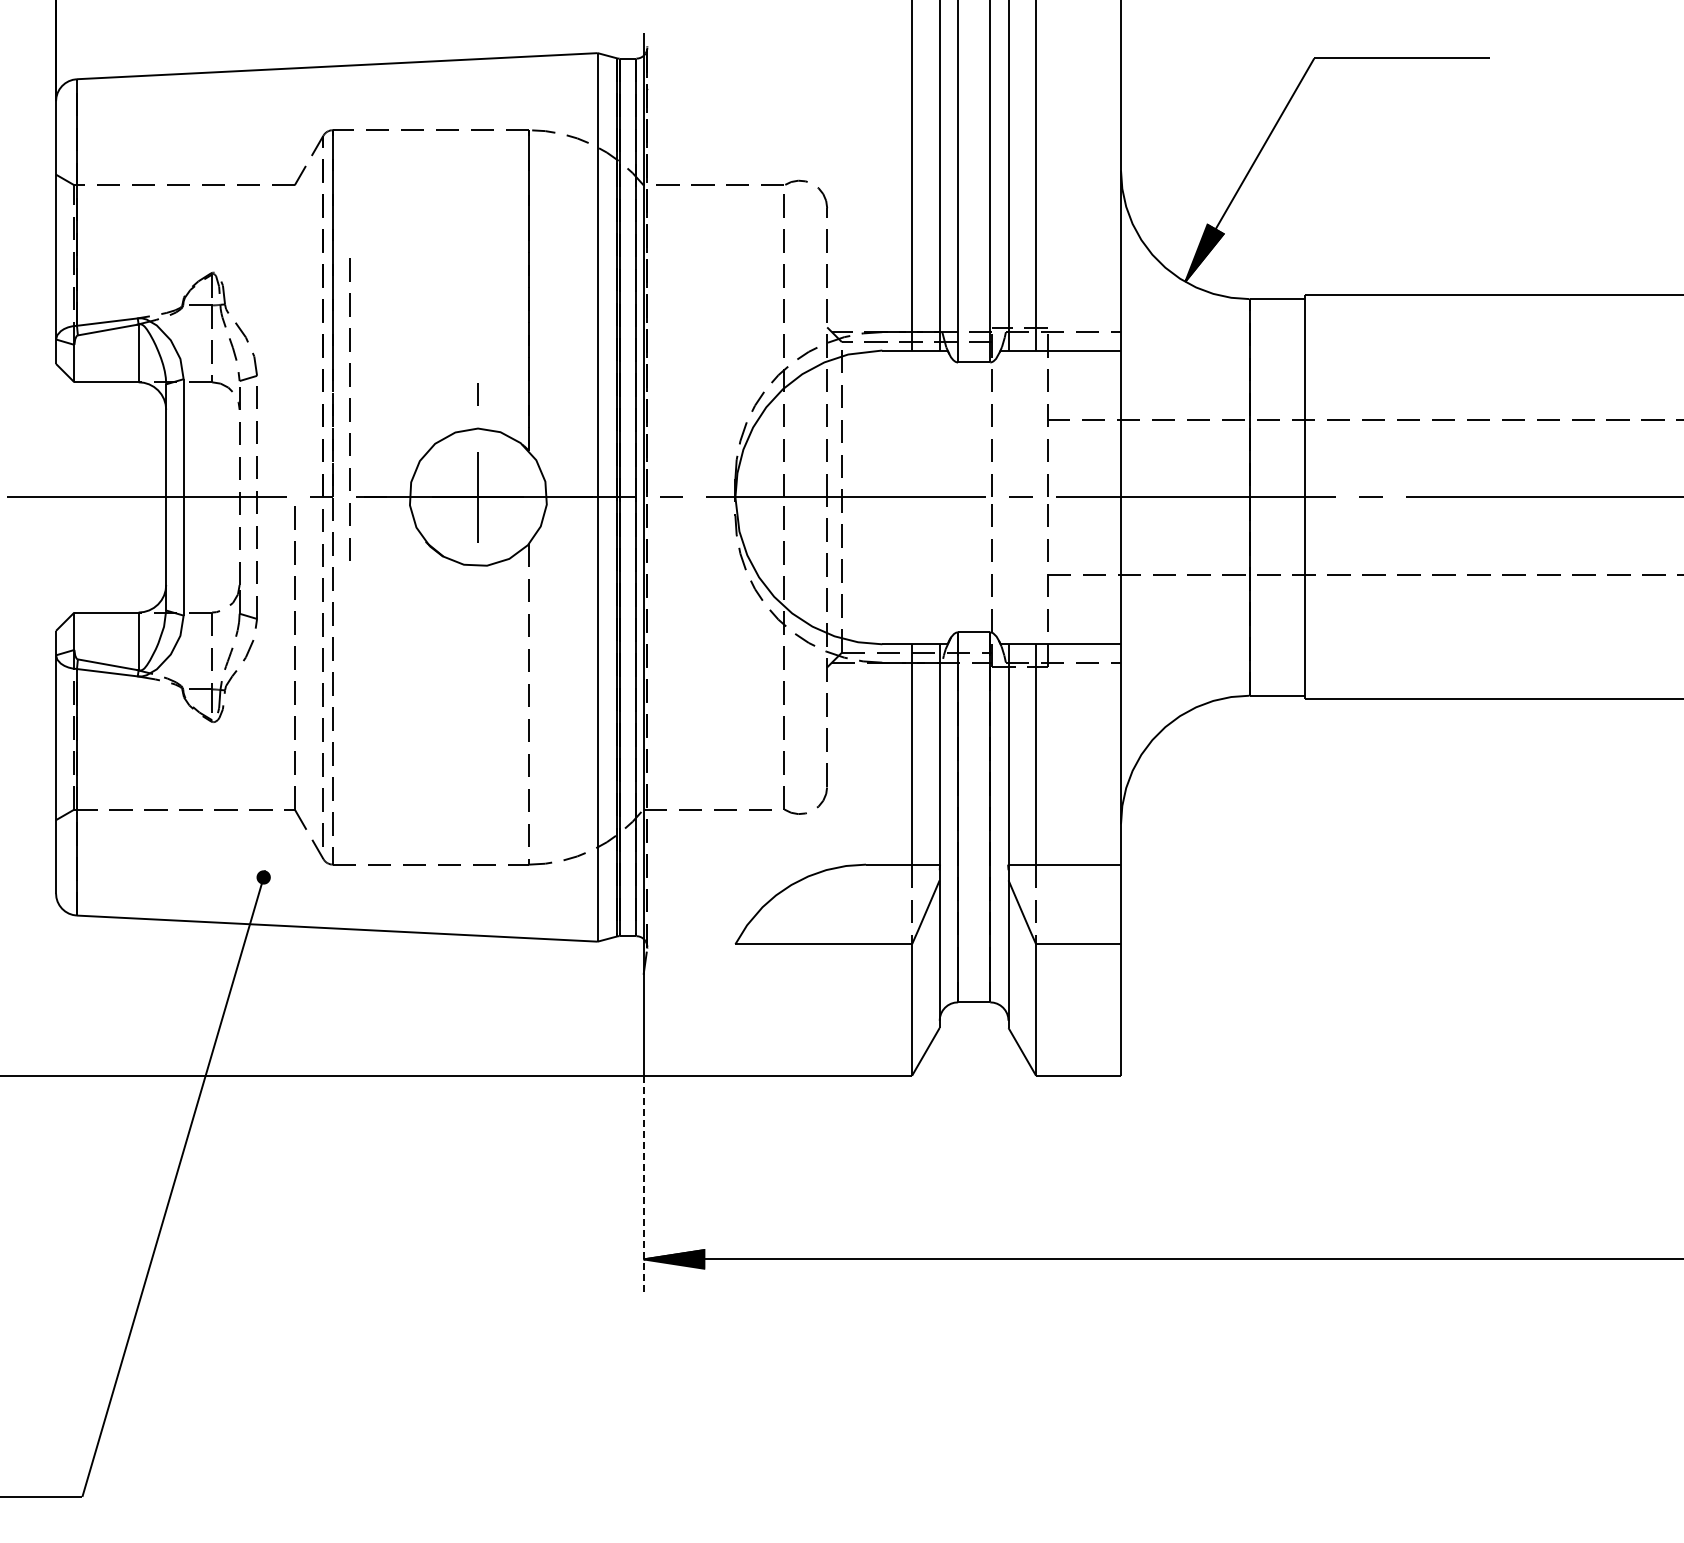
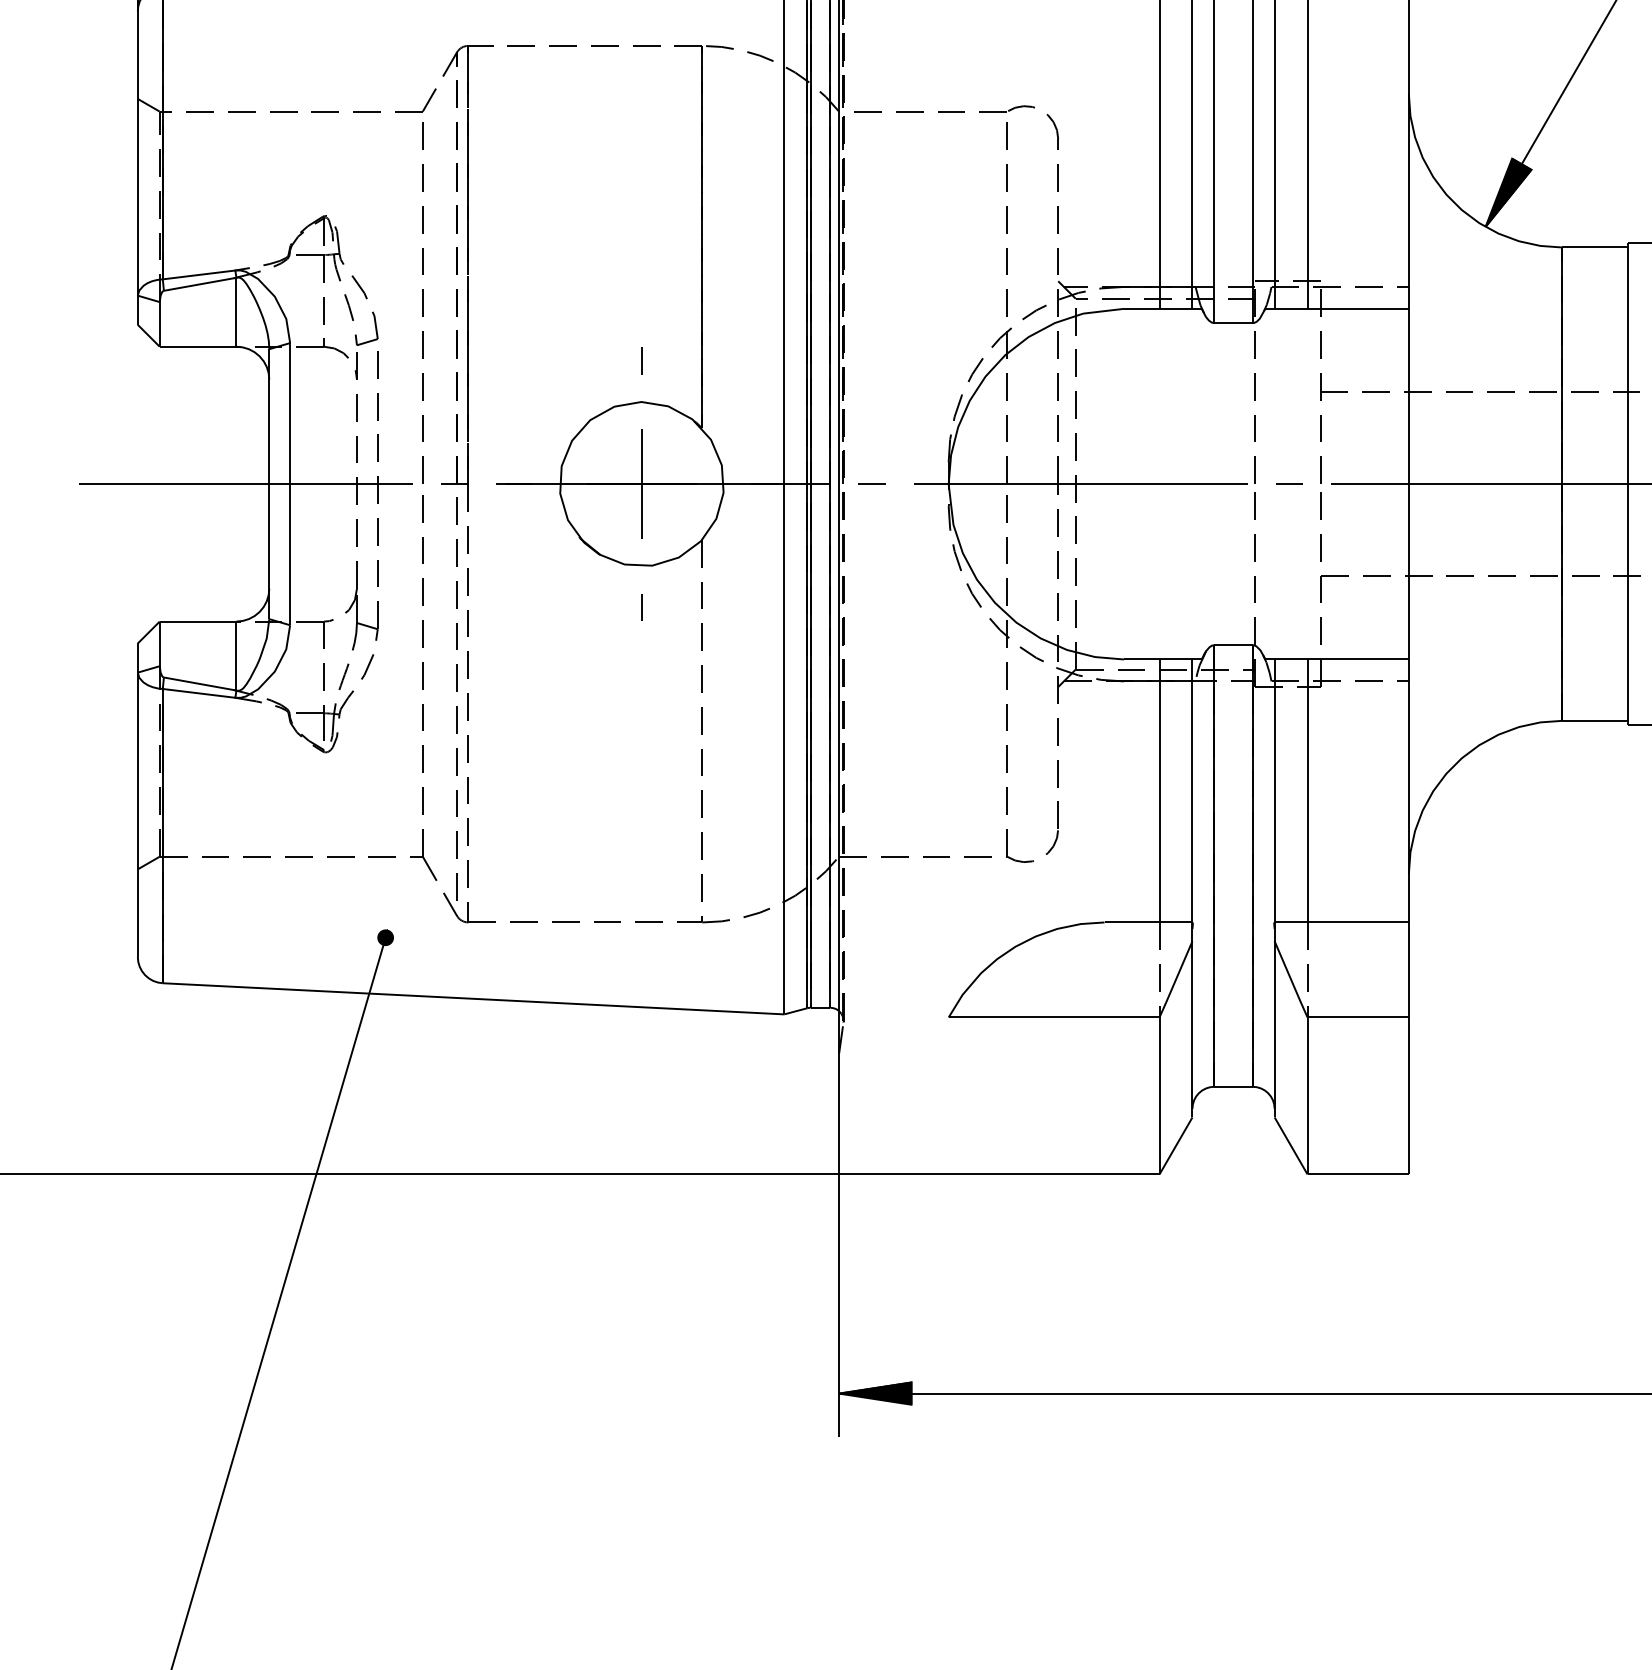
line: (349, 409) -> (422, 302), moved
line: (477, 600) -> (640, 607), added
line: (643, 1186) -> (838, 1306), dashed -> solid

